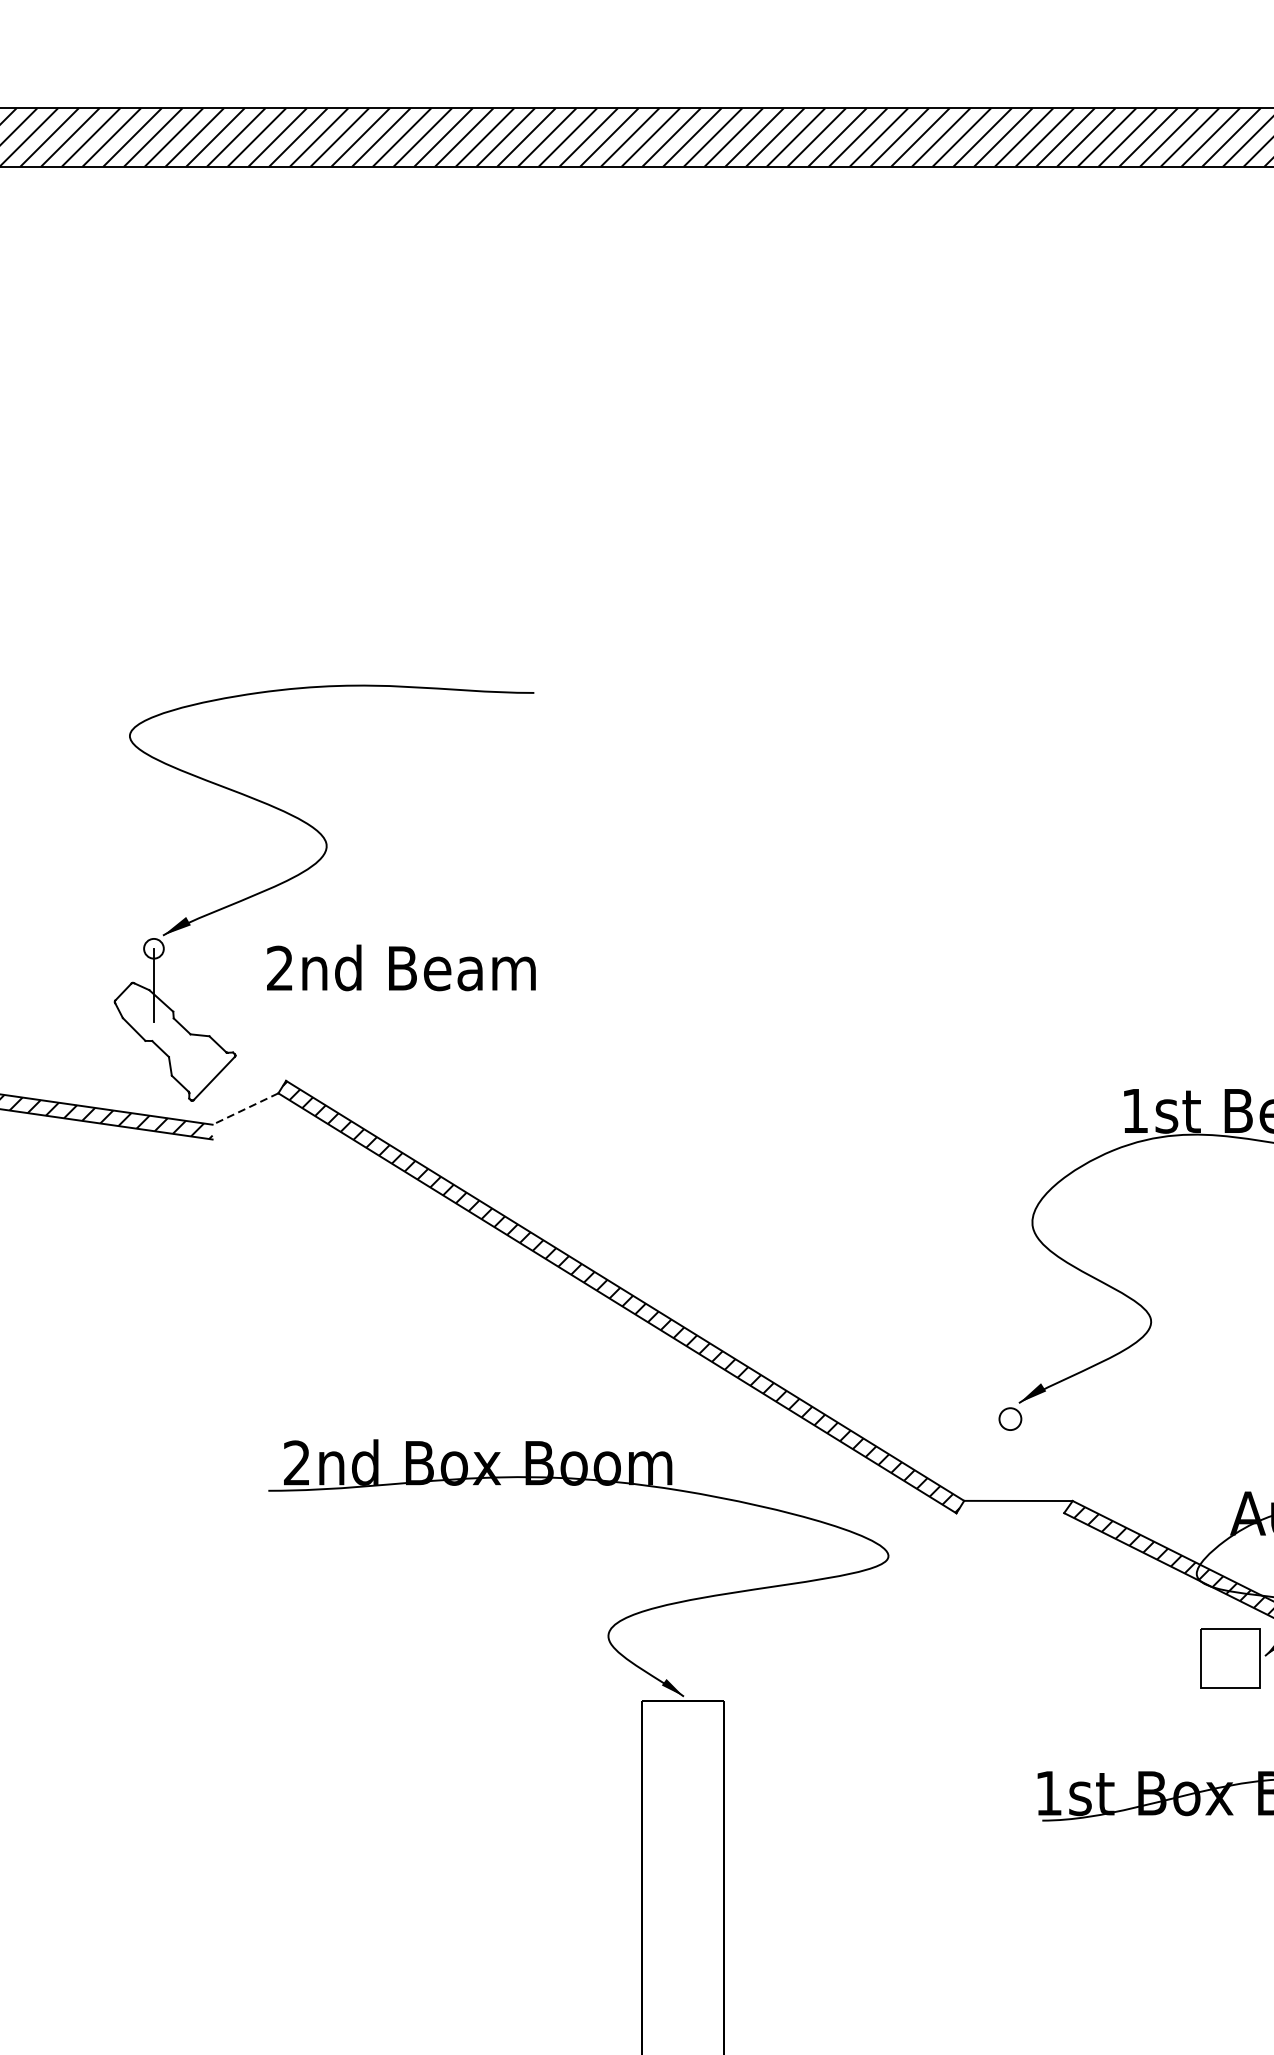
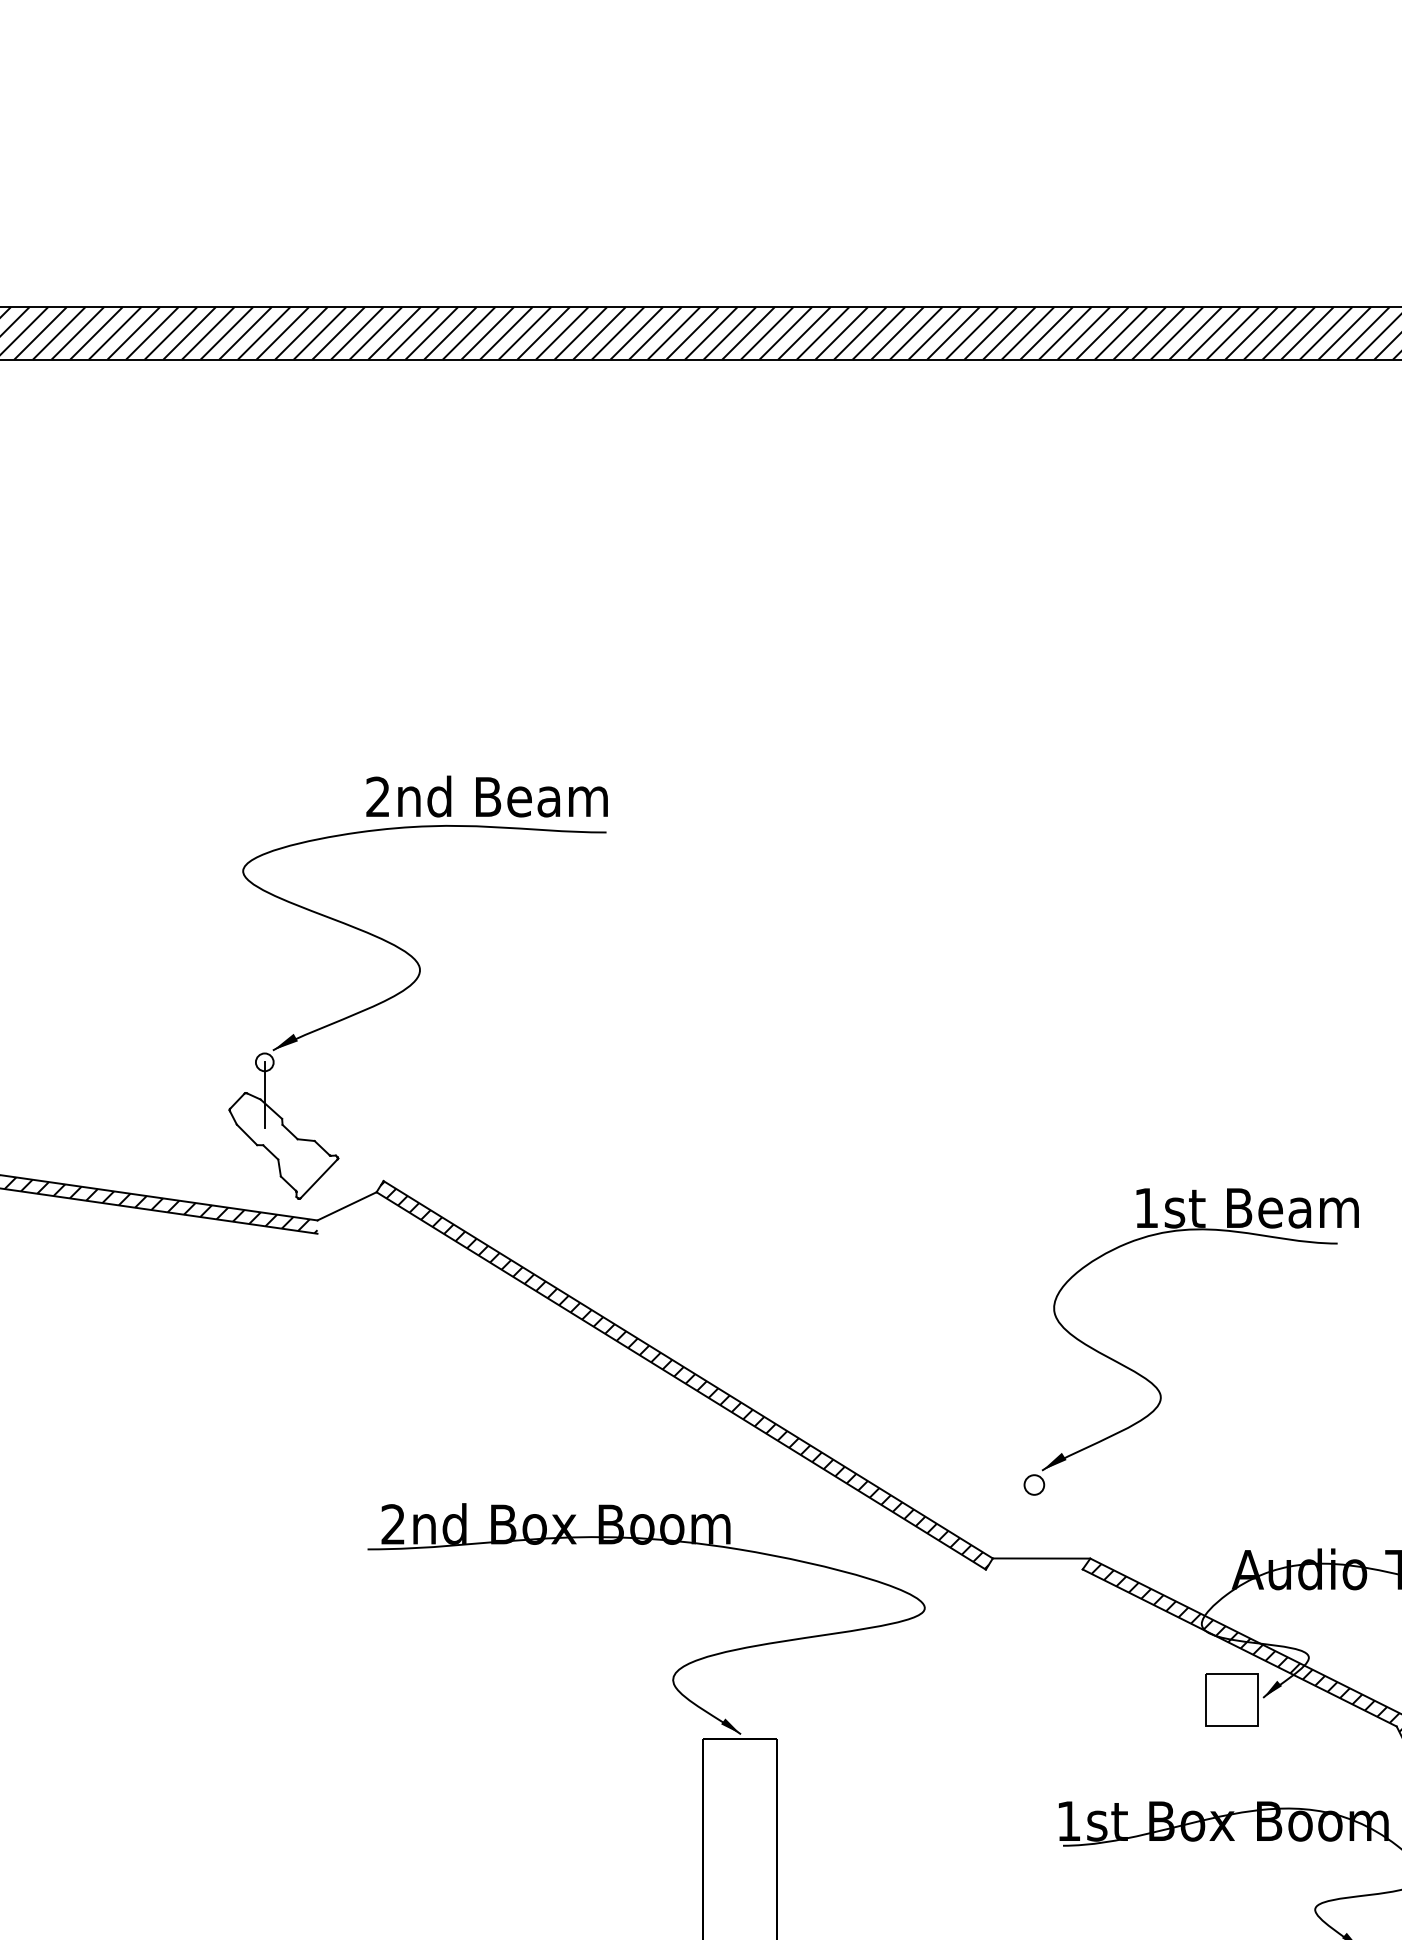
text: (400, 967) -> (486, 796), moved
line: (246, 1109) -> (347, 1206), dashed -> solid

